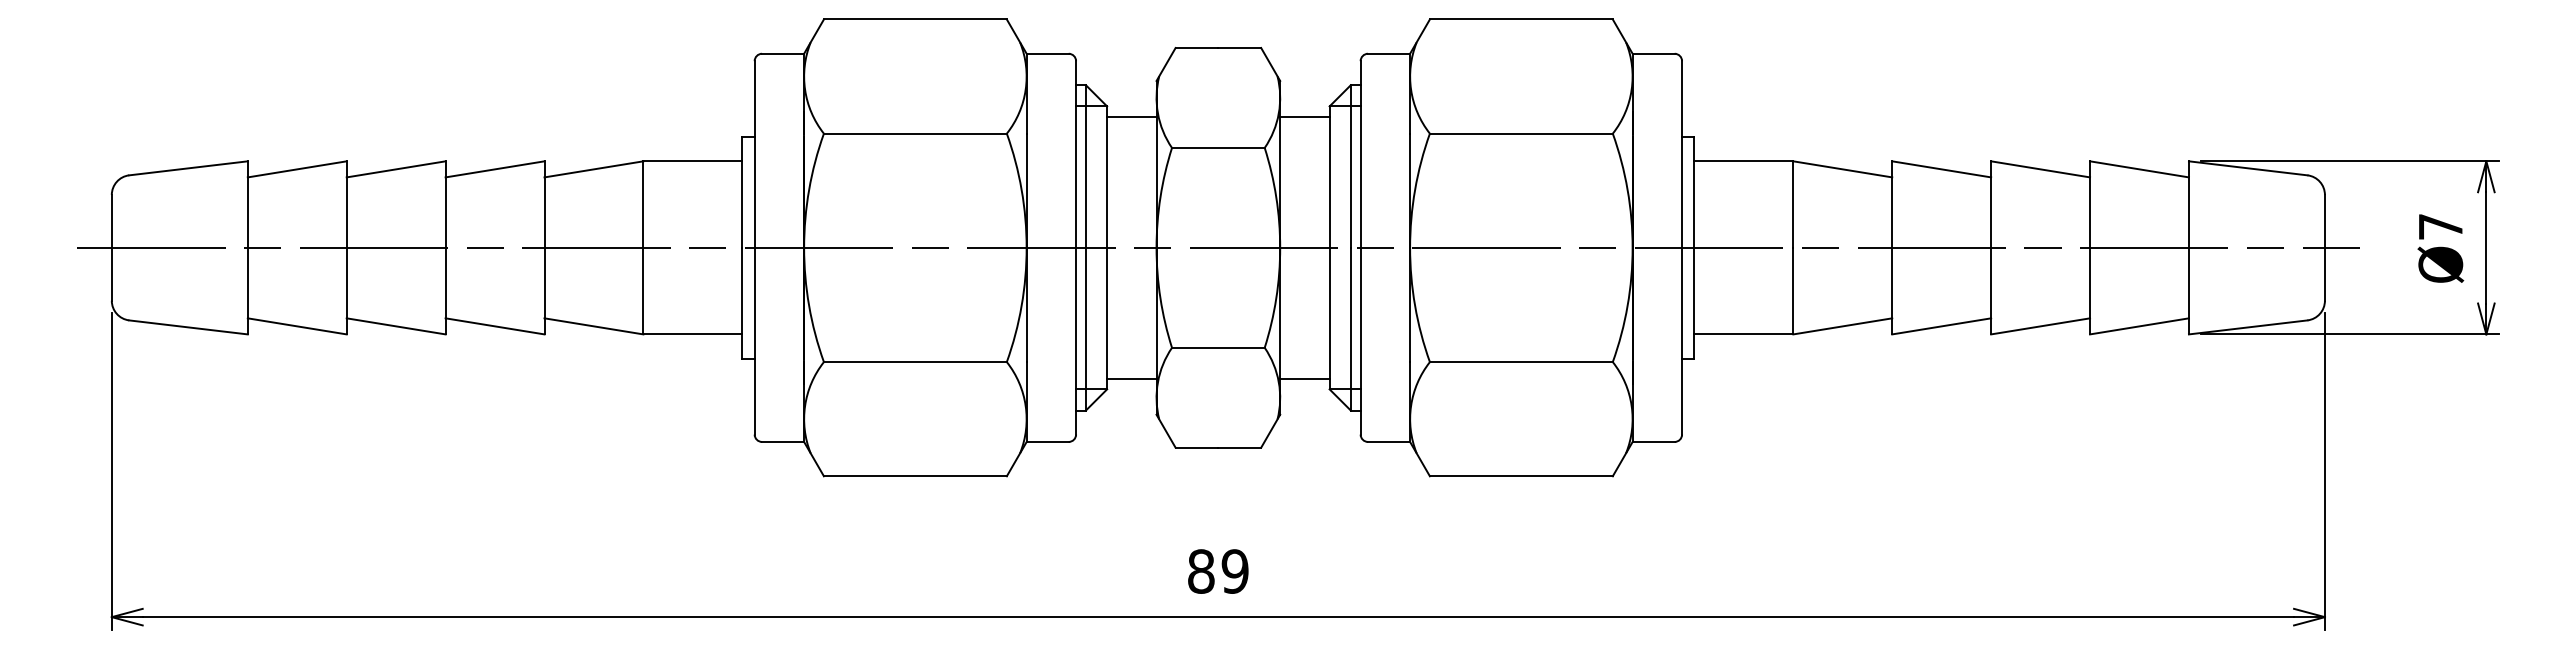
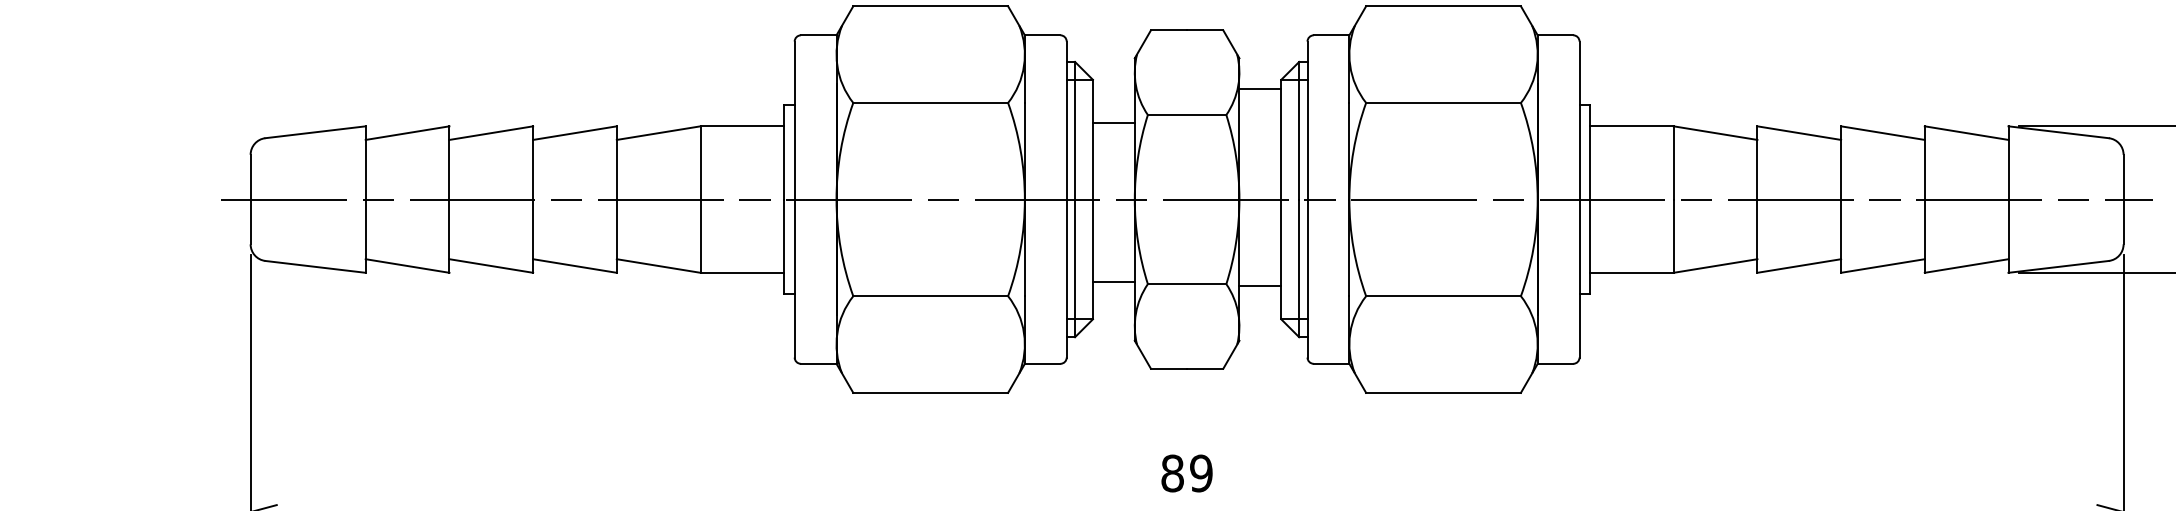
line: (1131, 116) -> (1113, 123), moved
line: (1131, 378) -> (1113, 281), moved
line: (1304, 378) -> (1260, 285), moved

